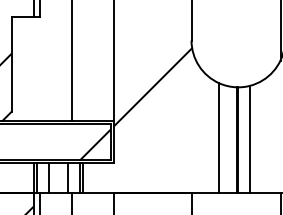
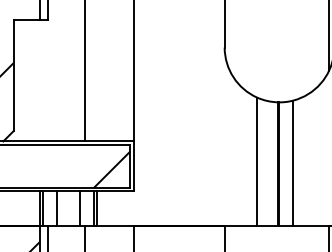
hatch: (152, 87) -> (178, 102), removed

